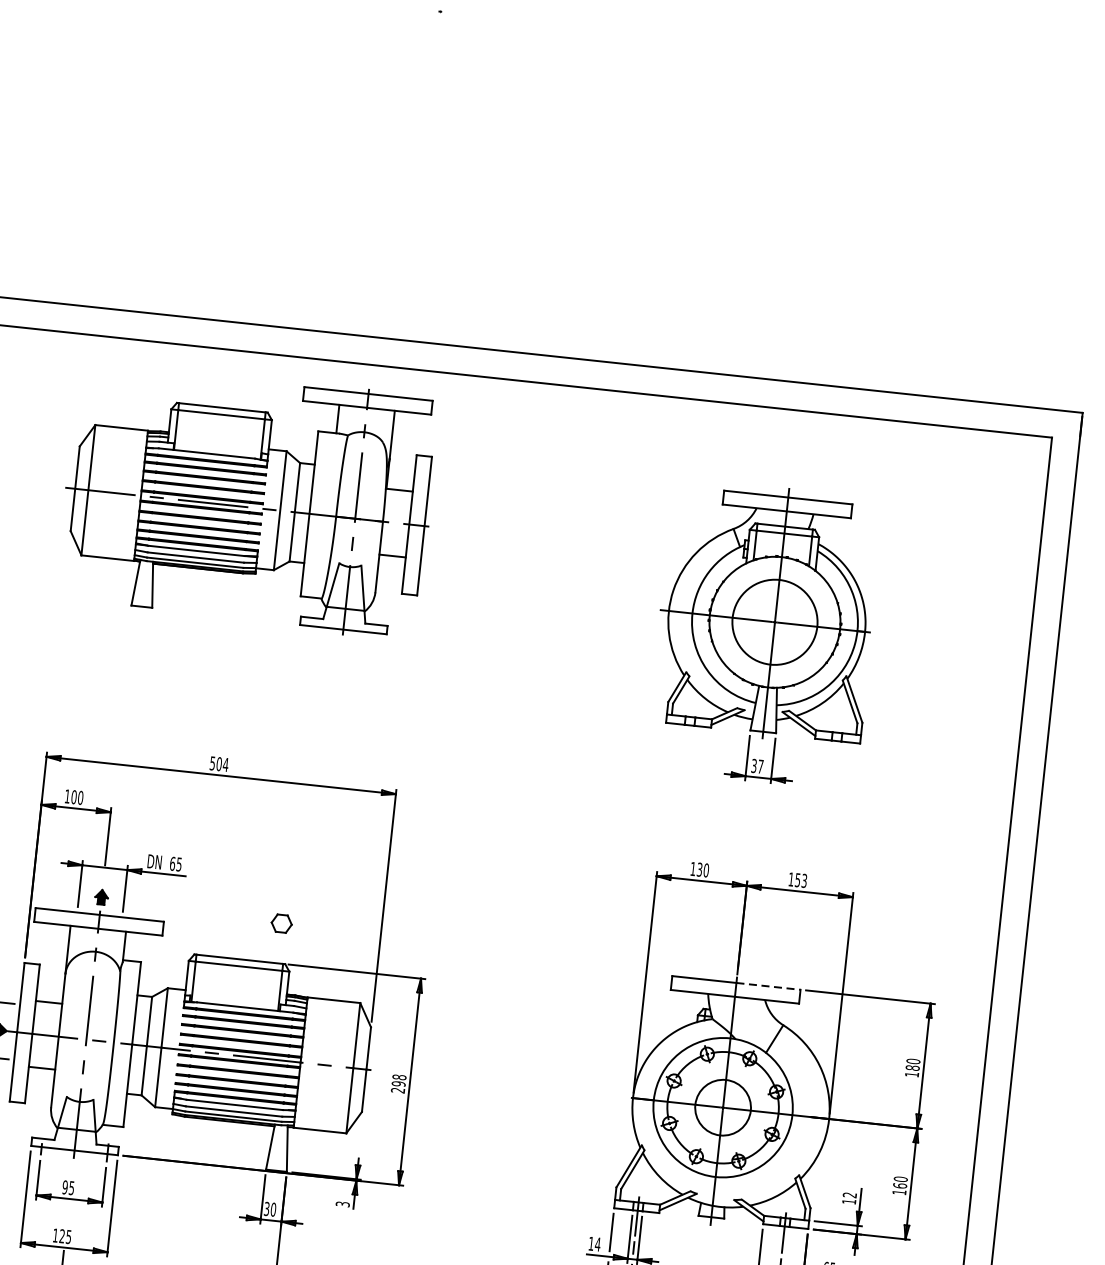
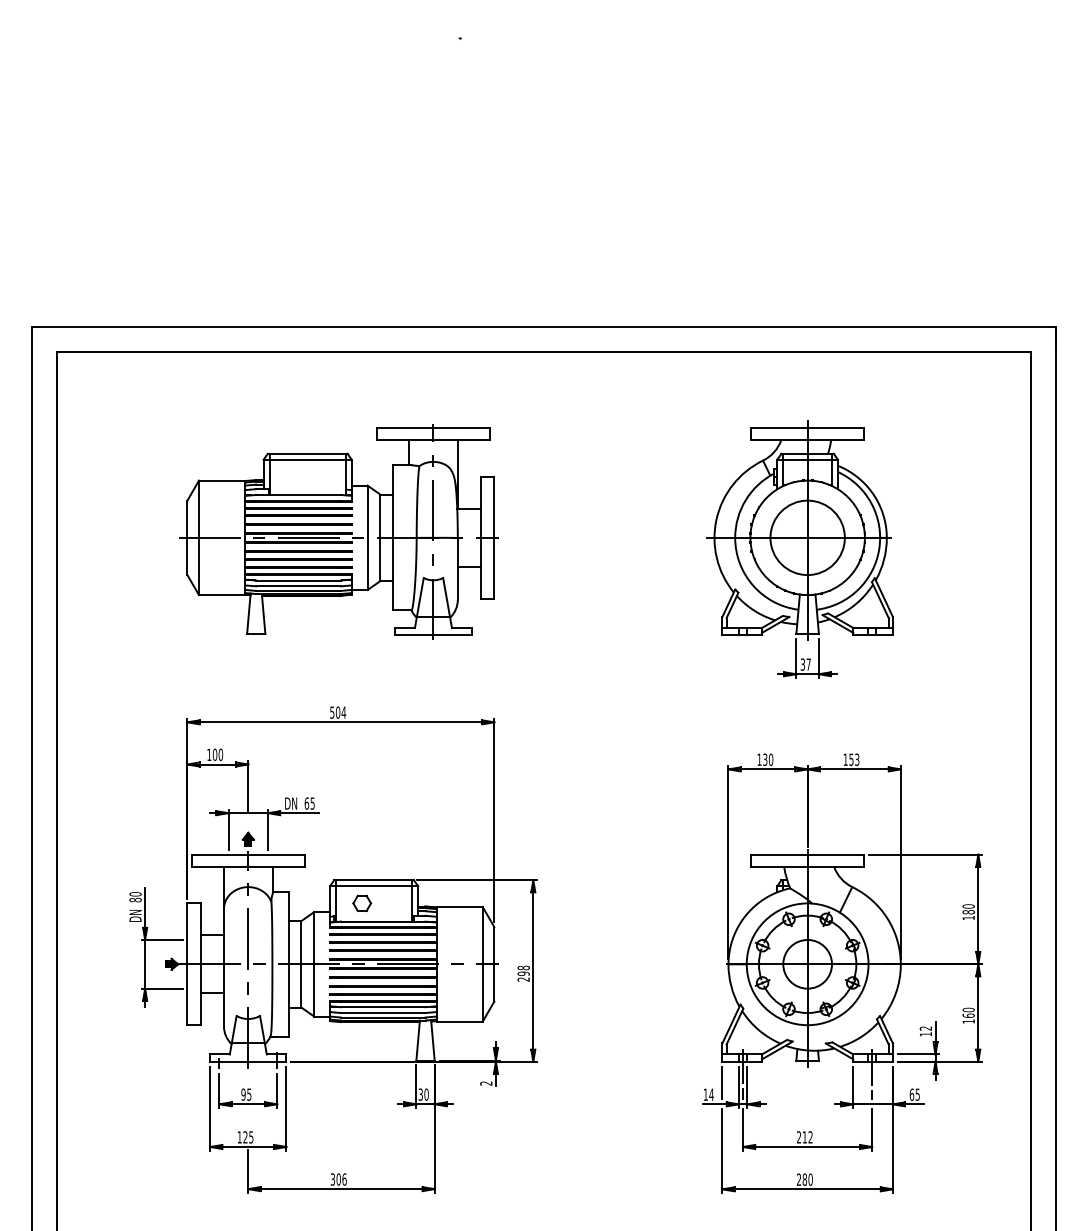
part: (247, 499) -> (338, 531), moved
part: (282, 923) -> (362, 903), moved
line: (769, 986) -> (836, 854), dashed -> solid
text: (343, 1204) -> (486, 1083), 3 -> 2

